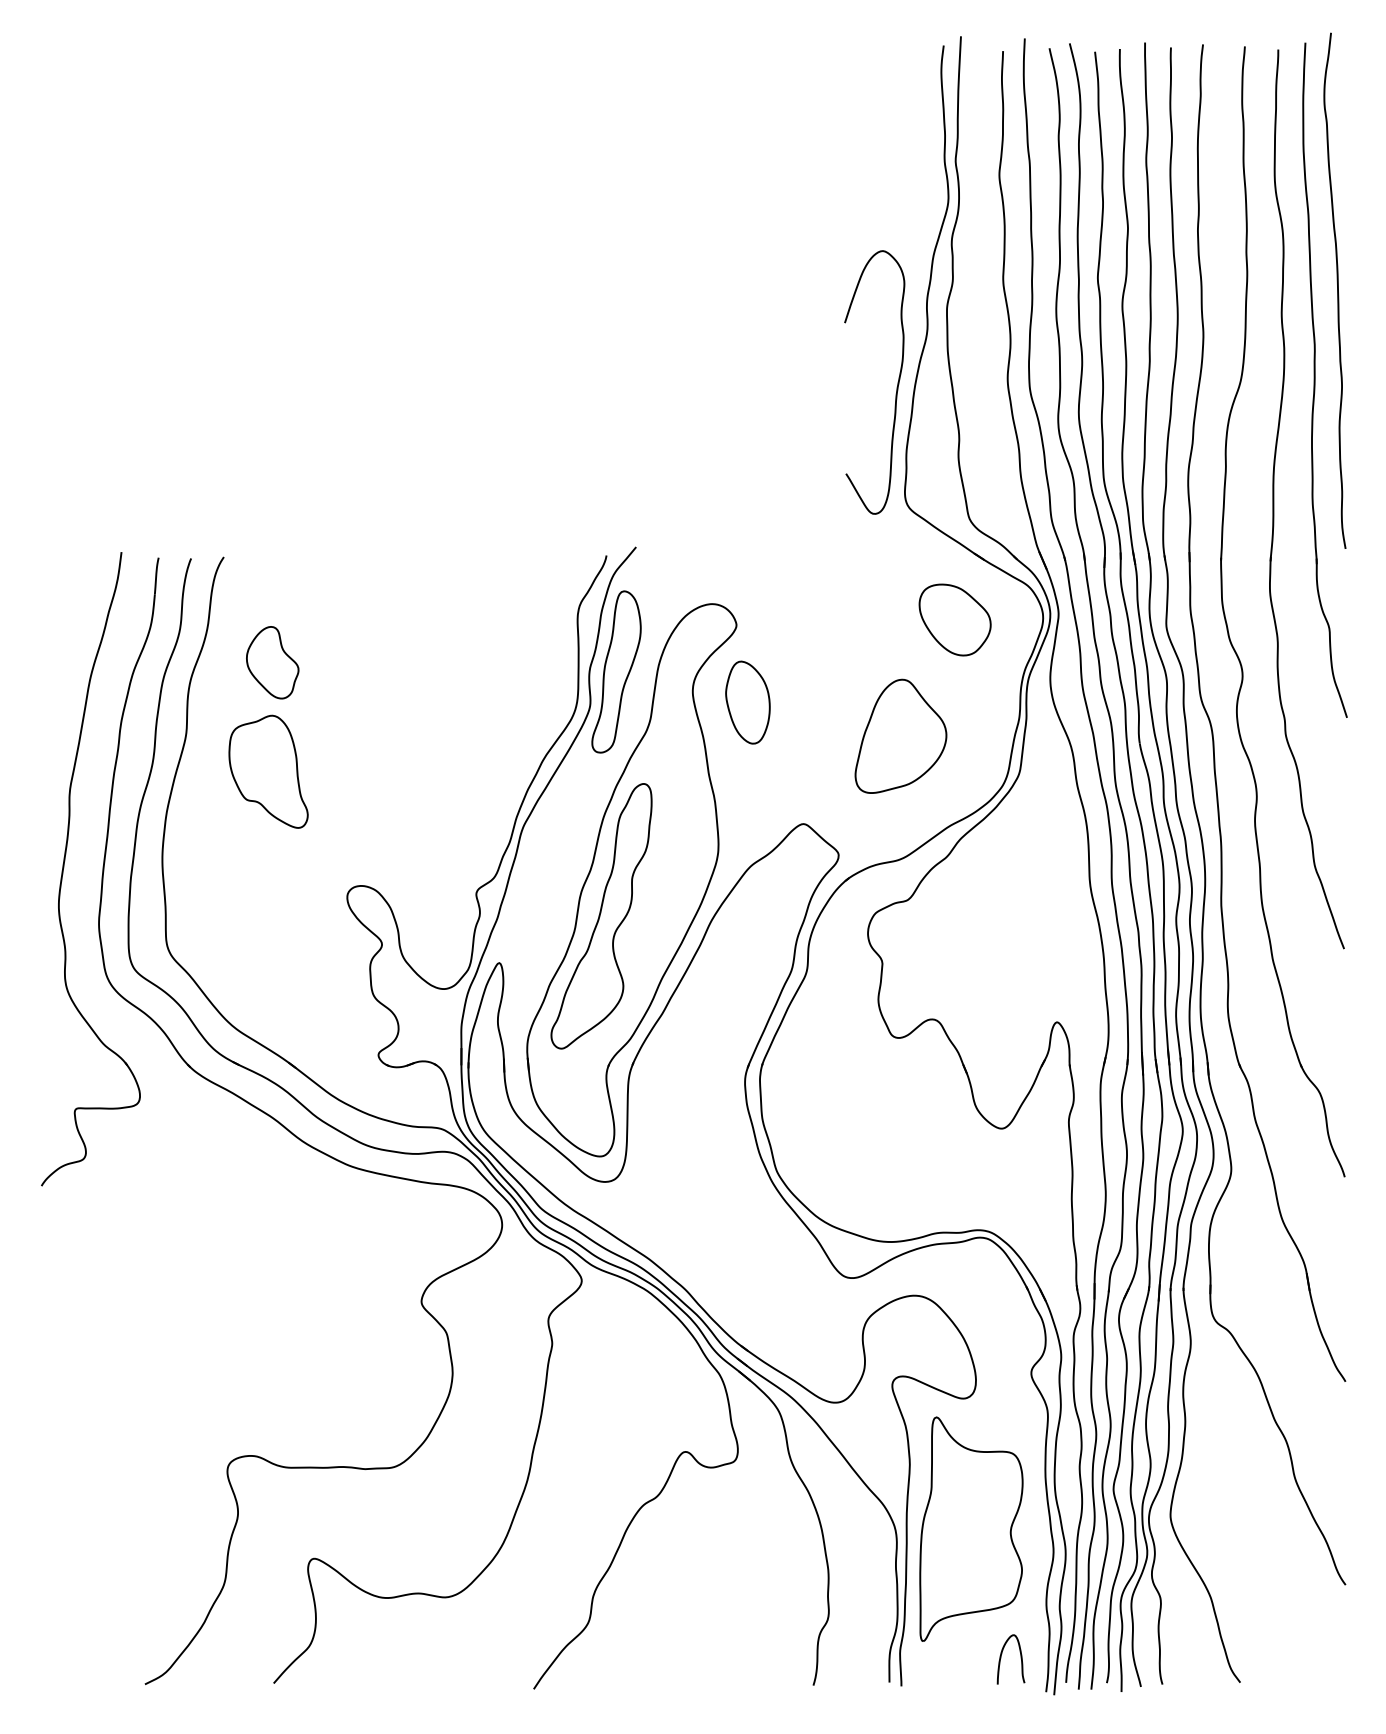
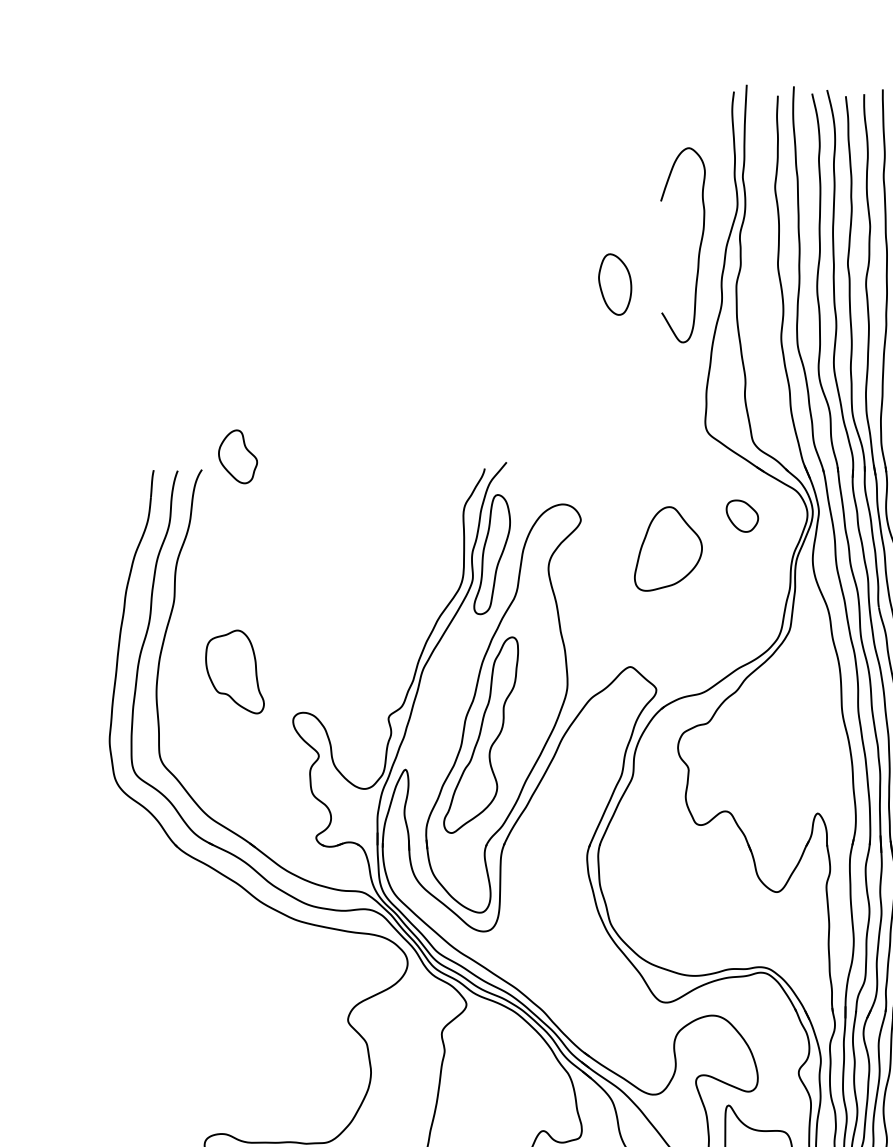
curve: (896, 387) -> (699, 249), moved
part: (954, 619) -> (741, 515), size x0.6
part: (272, 662) -> (237, 456), moved
part: (747, 702) -> (614, 284), moved
part: (900, 735) -> (668, 548), moved
part: (268, 771) -> (234, 671), moved
part: (64, 867) -> (84, 699), removed

